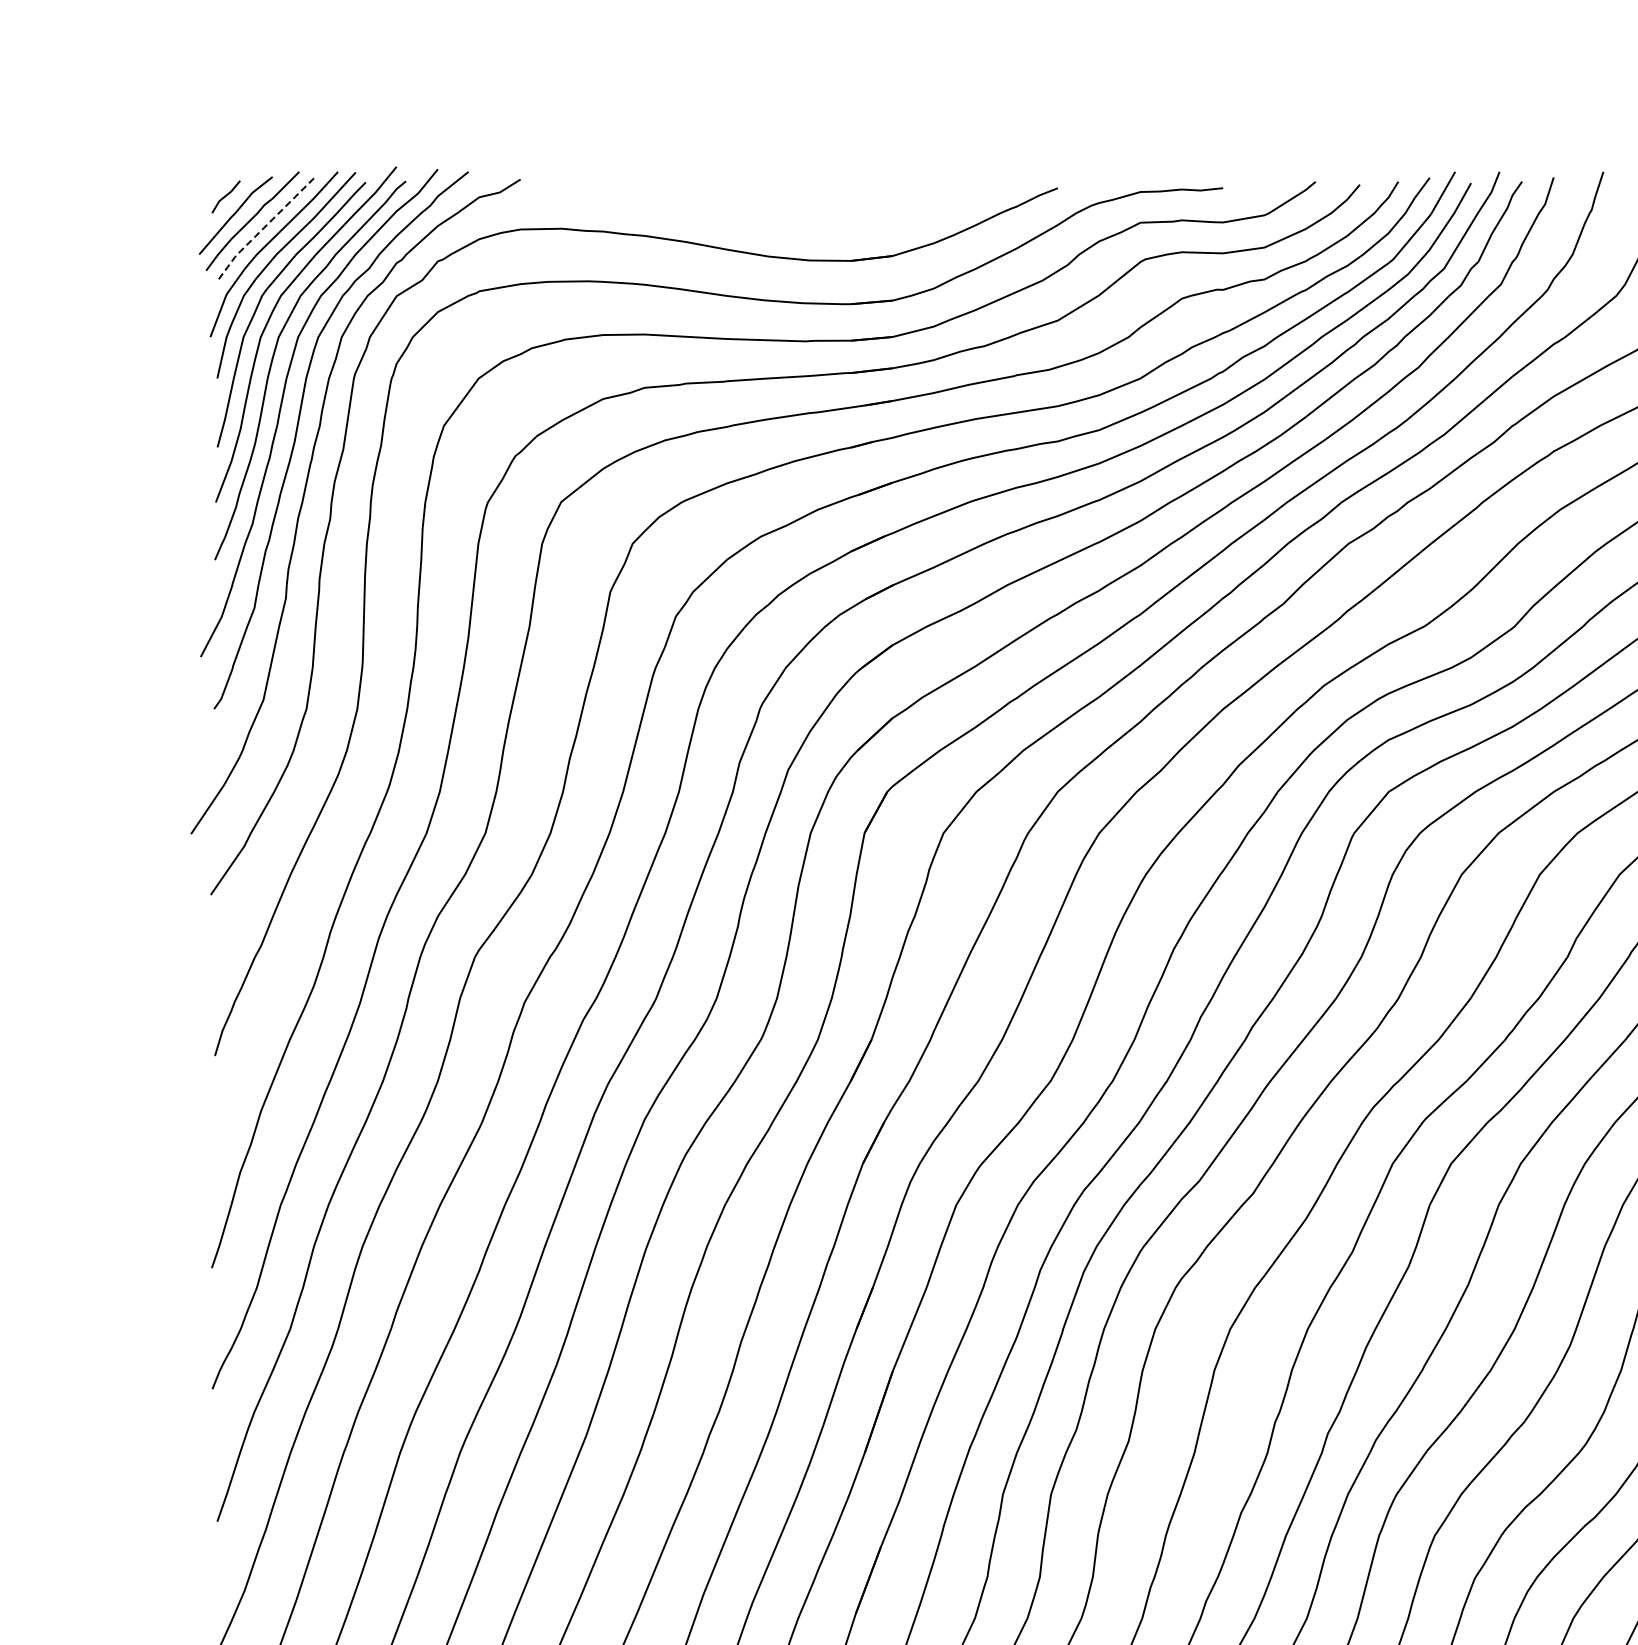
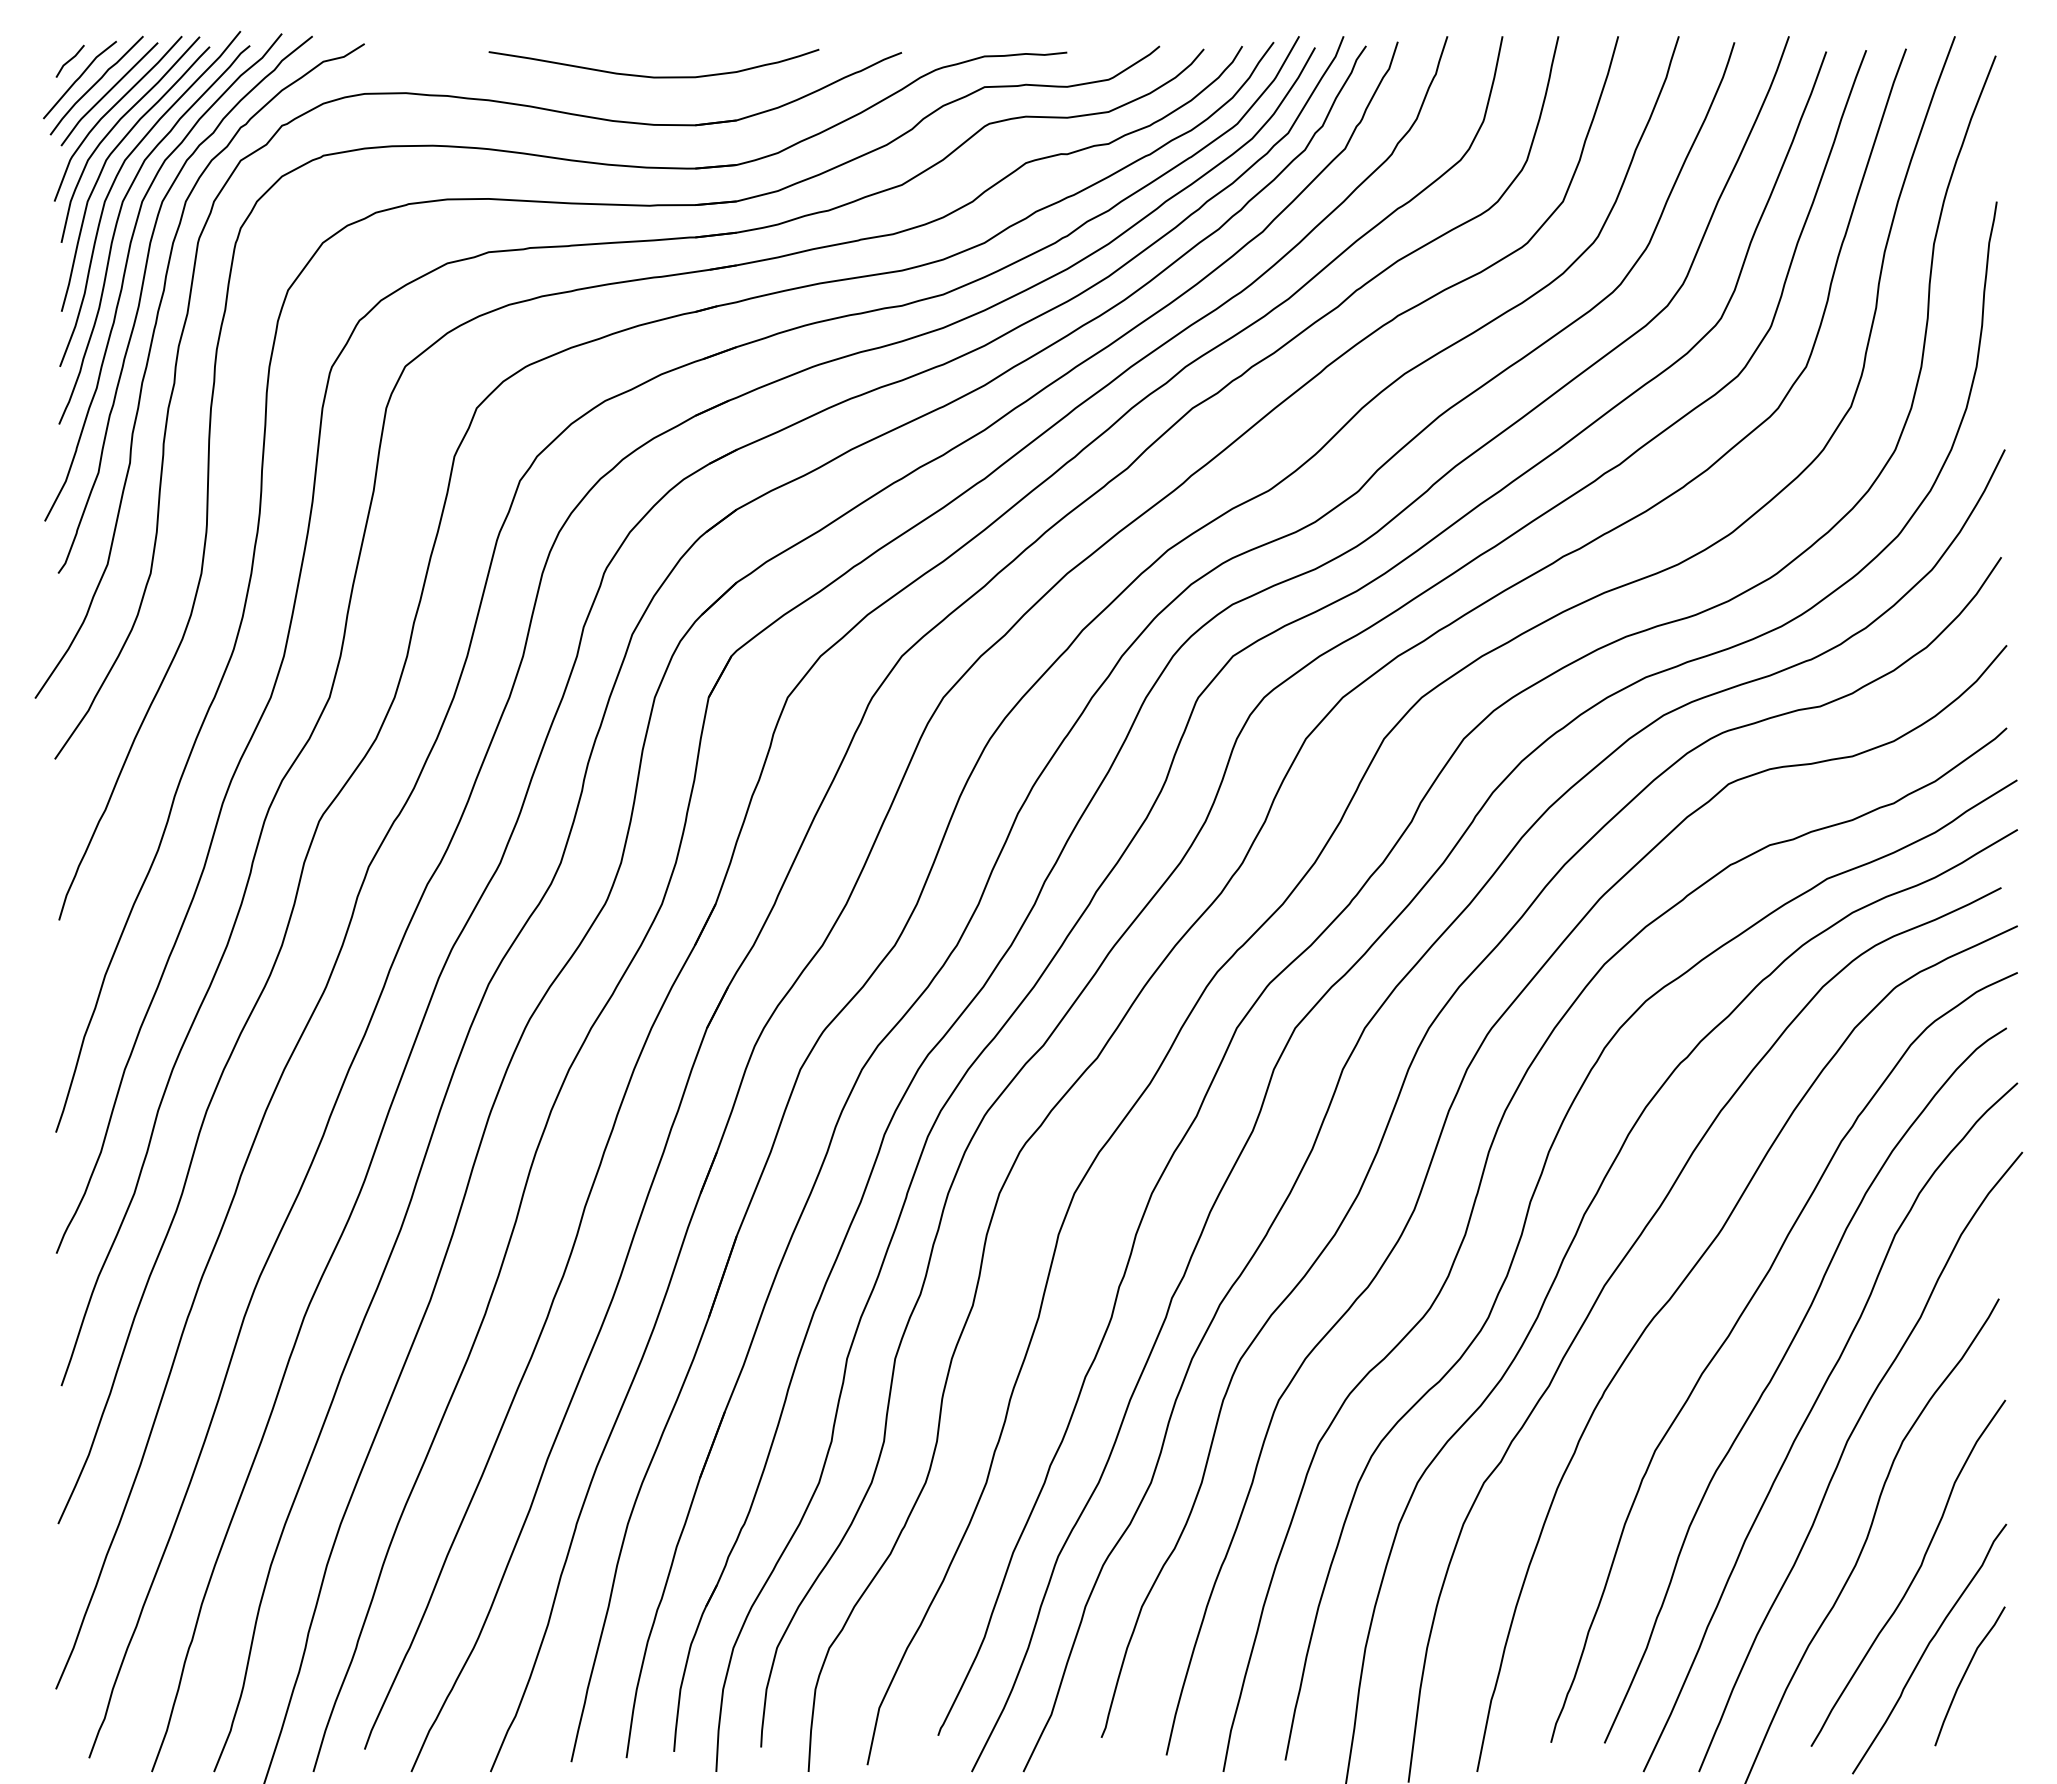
curve: (809, 212) -> (653, 76), added
line: (262, 229) -> (106, 93), dashed -> solid

